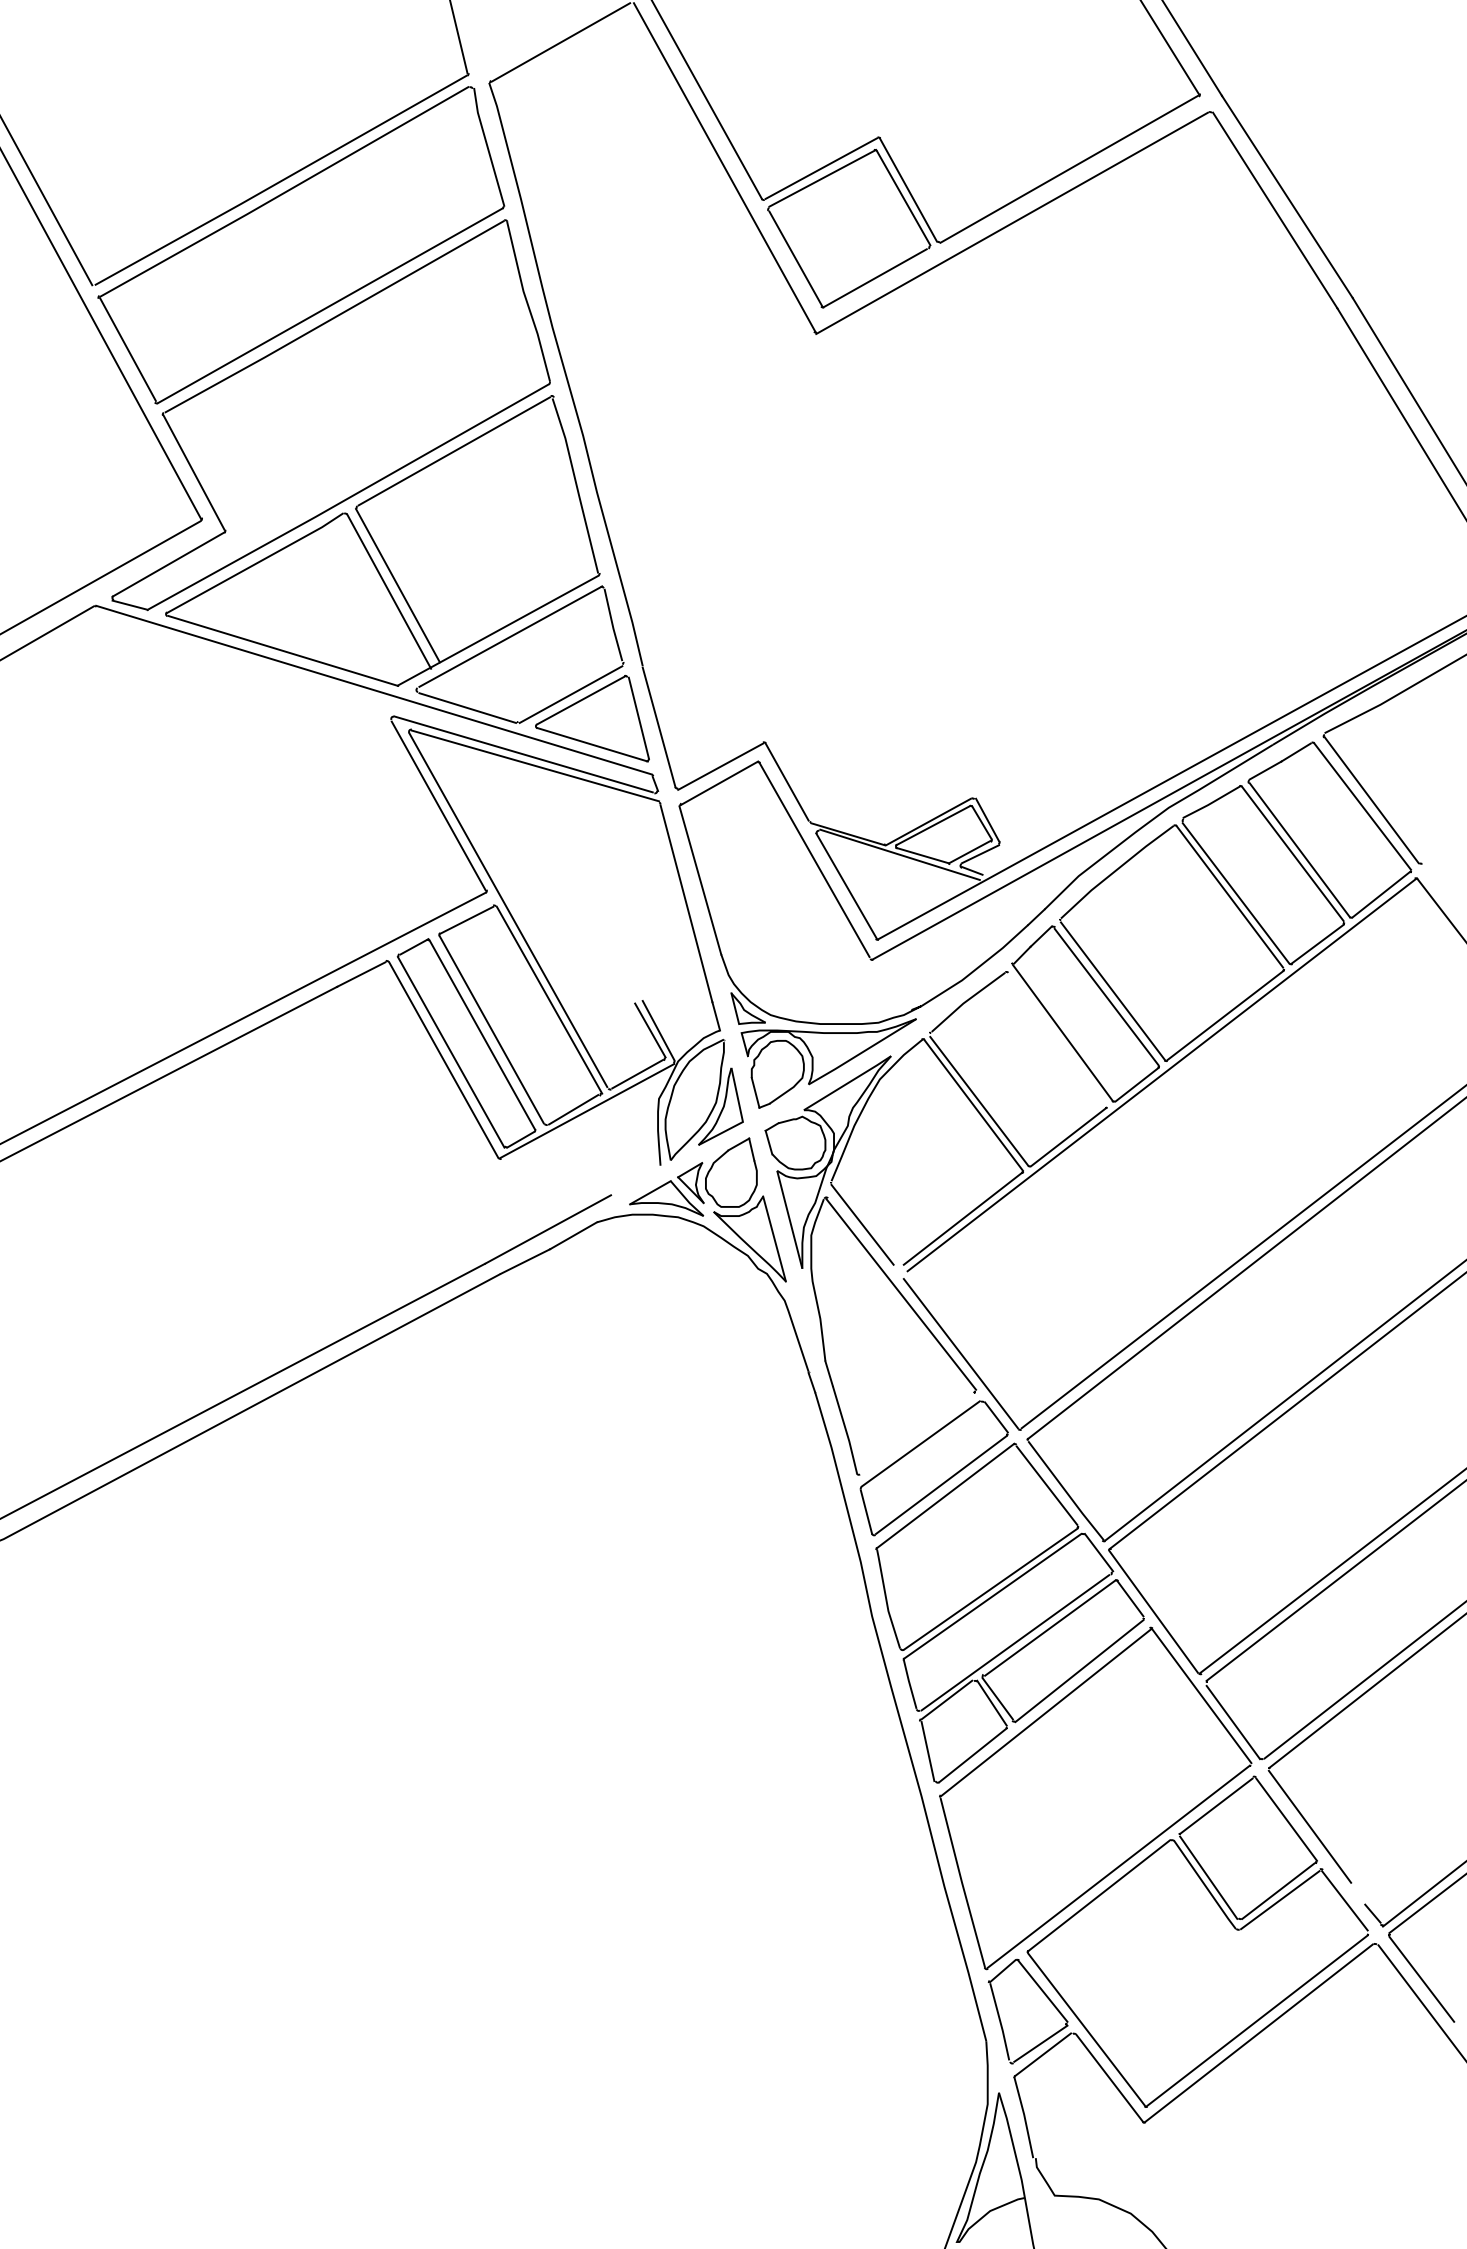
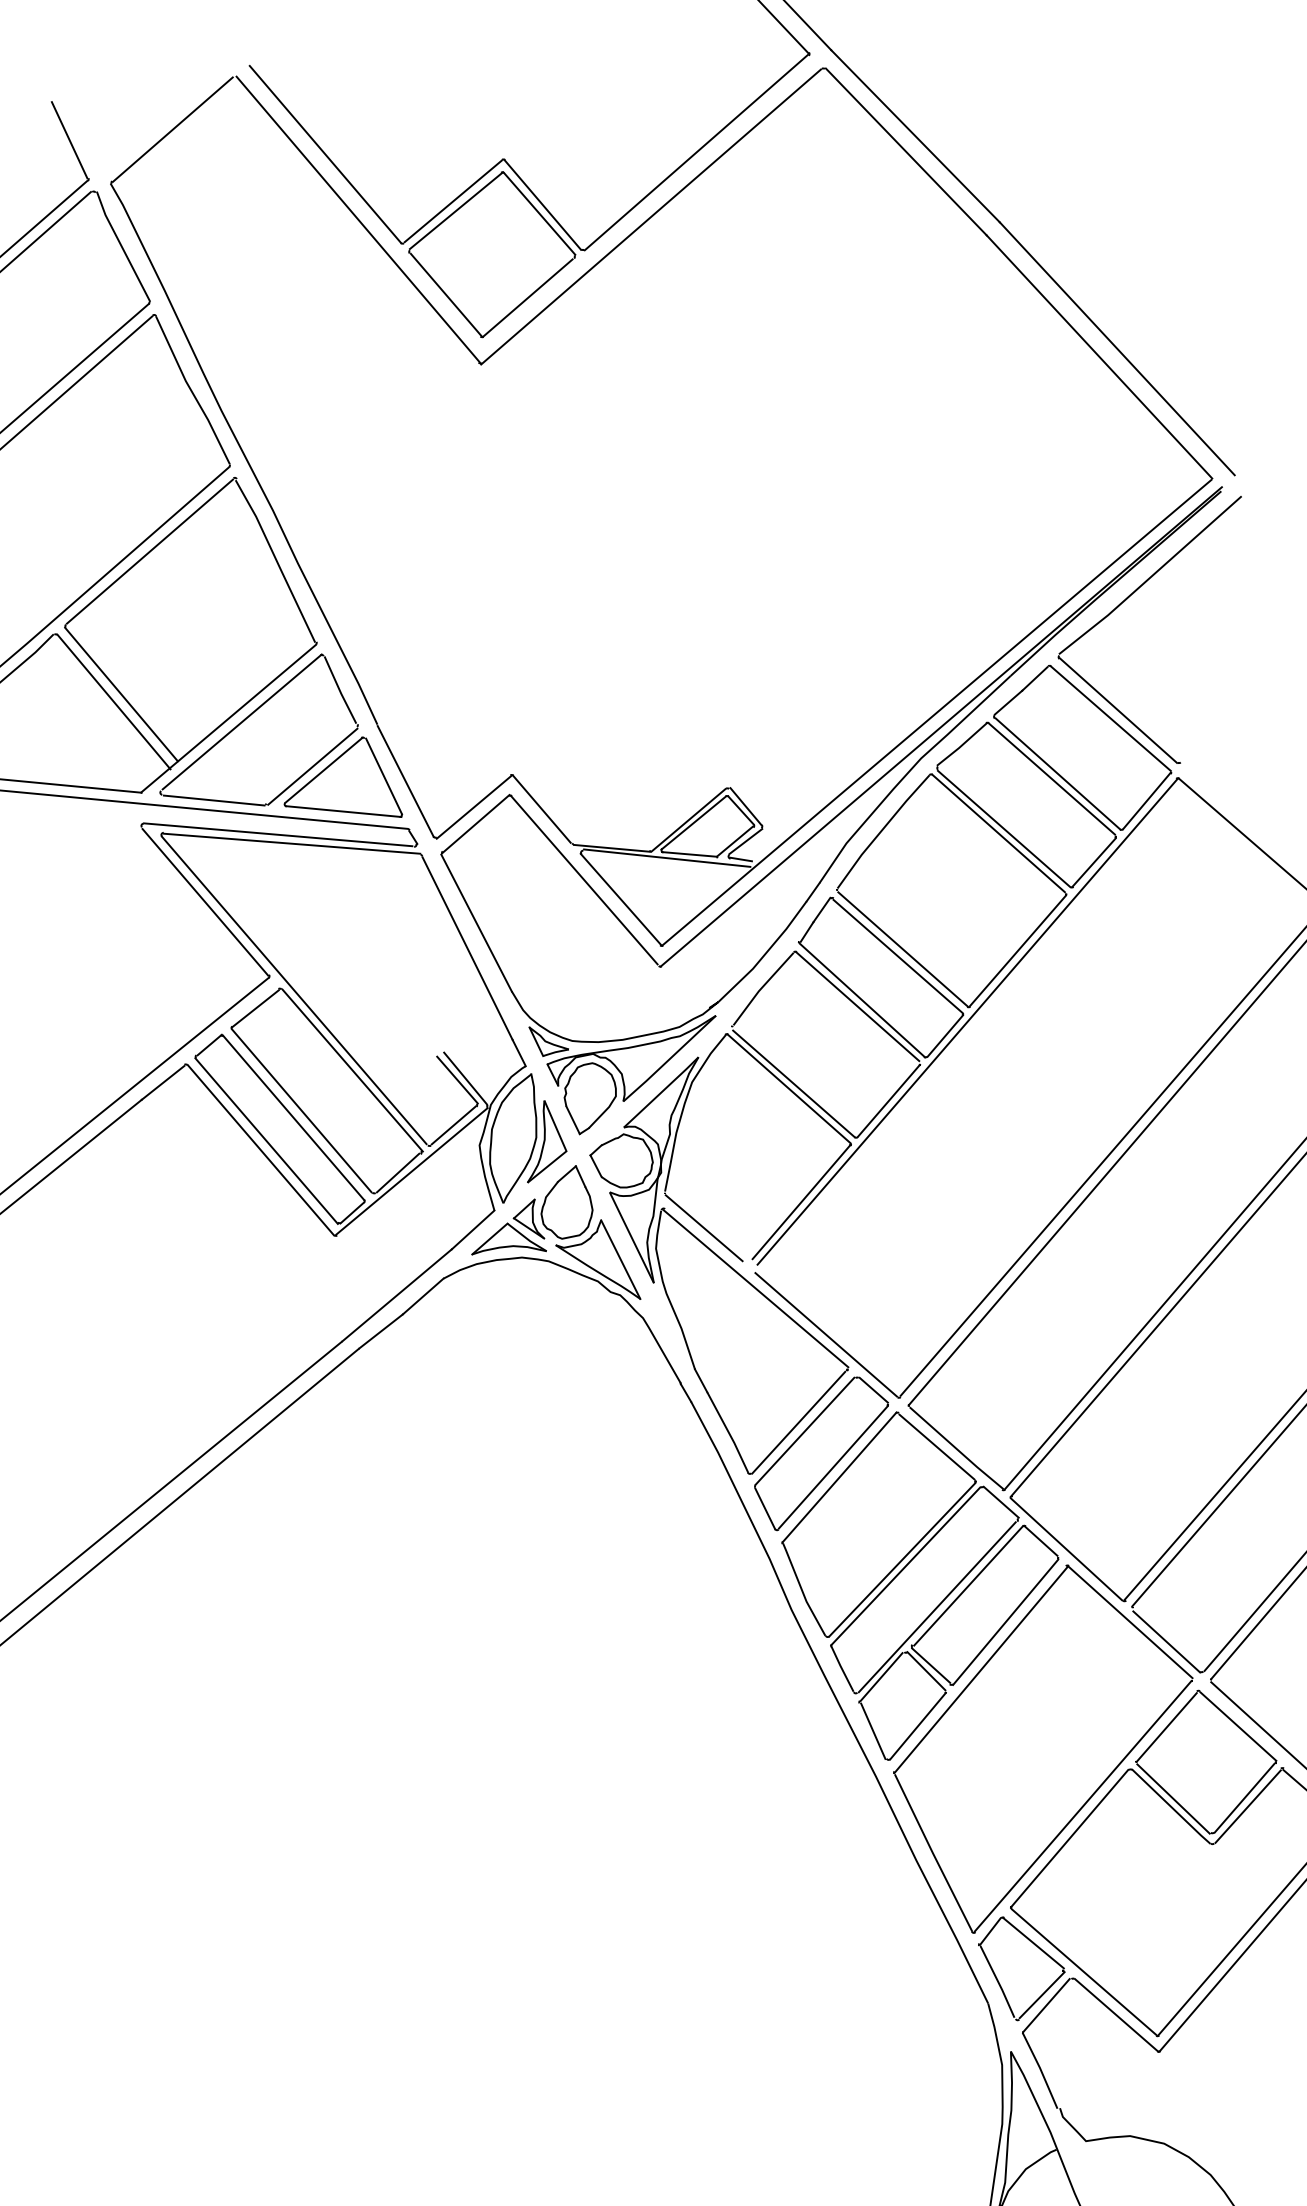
line: (1056, 1037) -> (856, 1005), added
line: (635, 1180) -> (472, 1230), added
line: (916, 1433) -> (798, 1421), added

